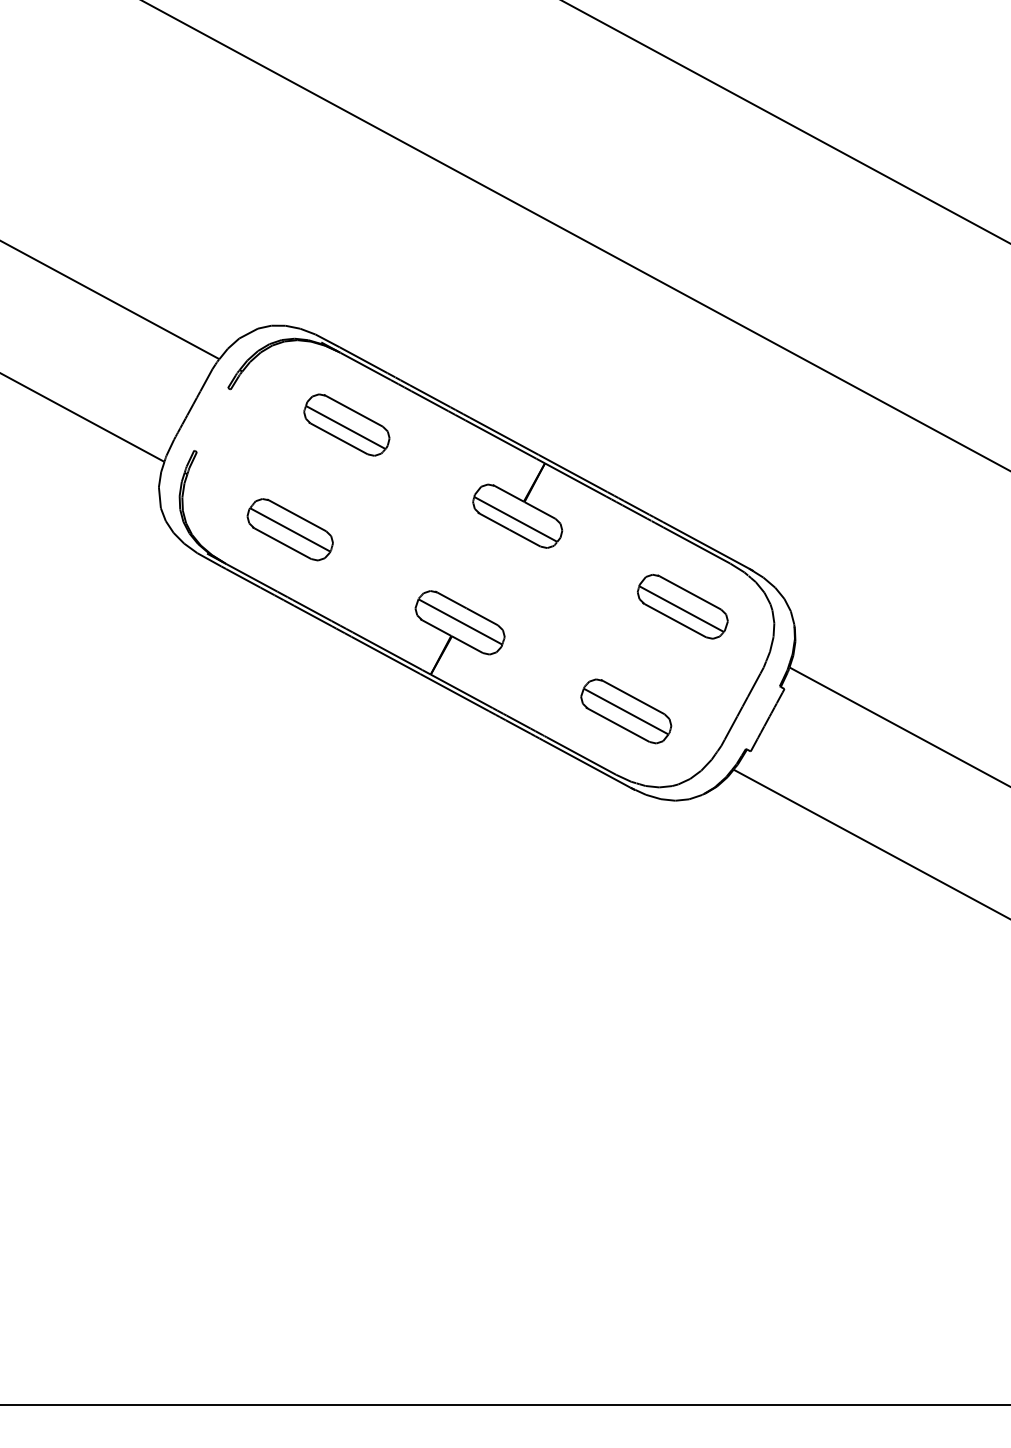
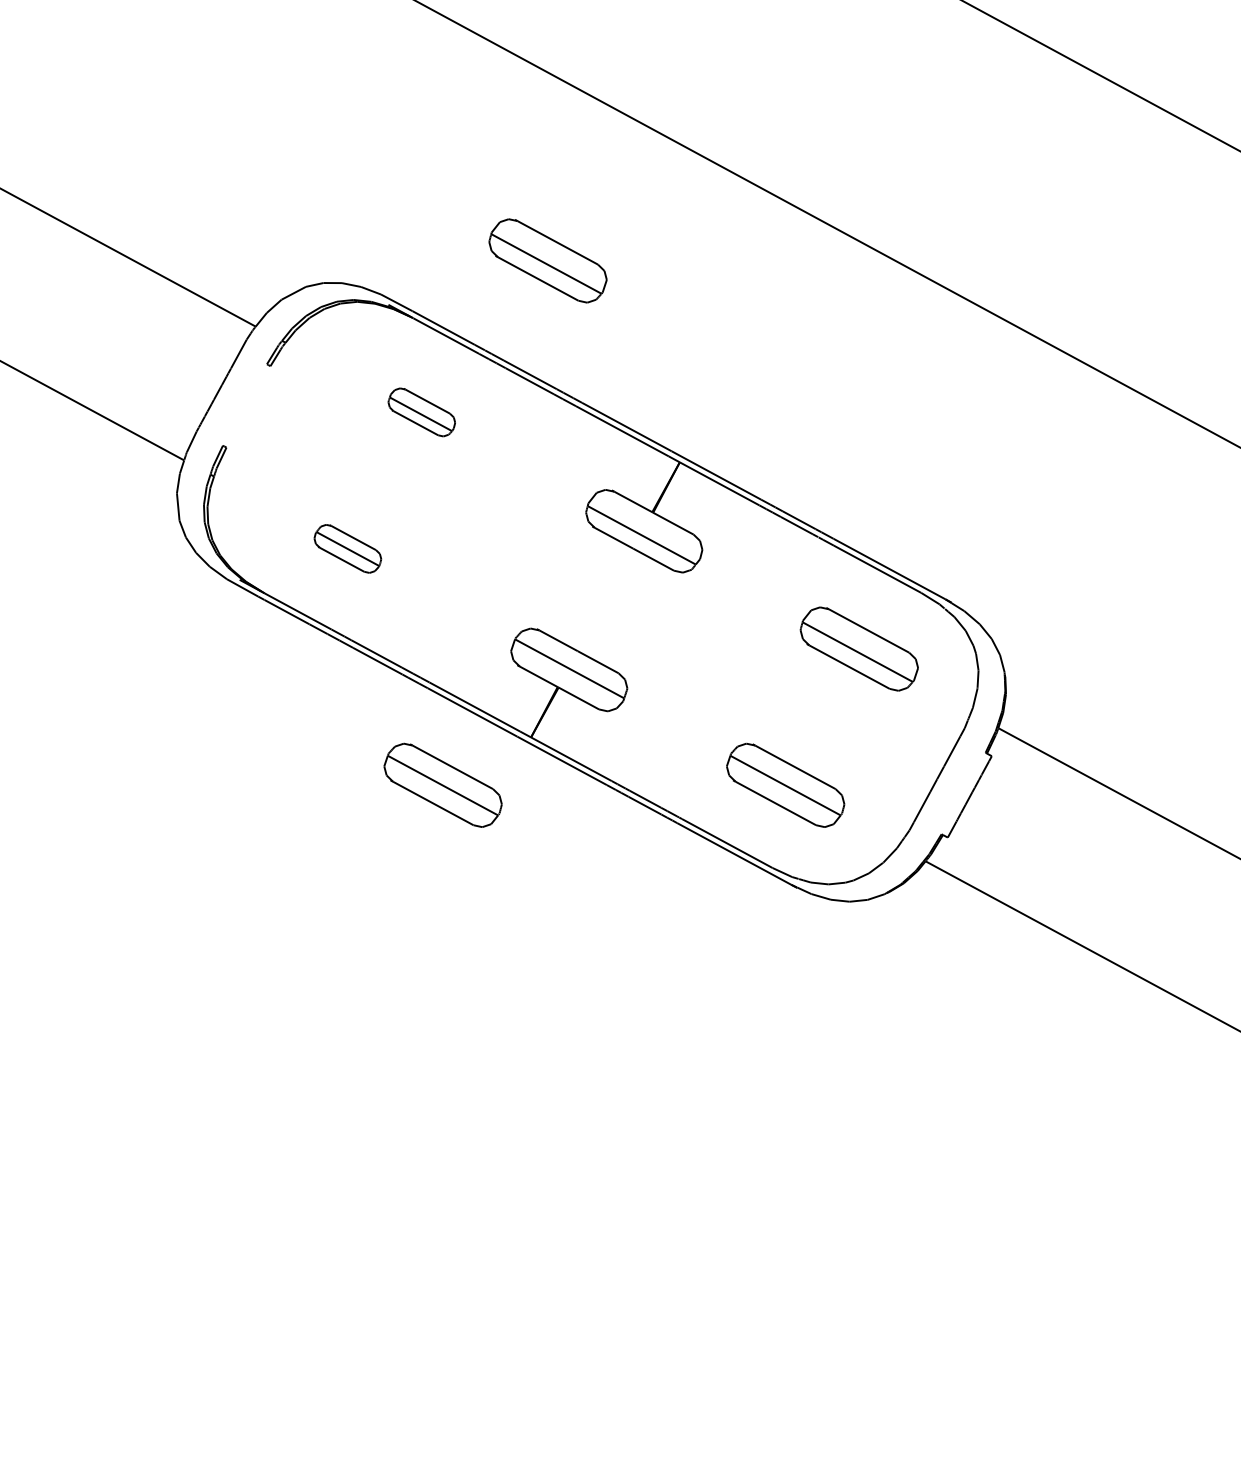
part: (443, 308) -> (547, 260), added
part: (346, 424) -> (421, 411), size x0.6
part: (289, 529) -> (347, 548), size x0.6
part: (363, 711) -> (443, 785), added

